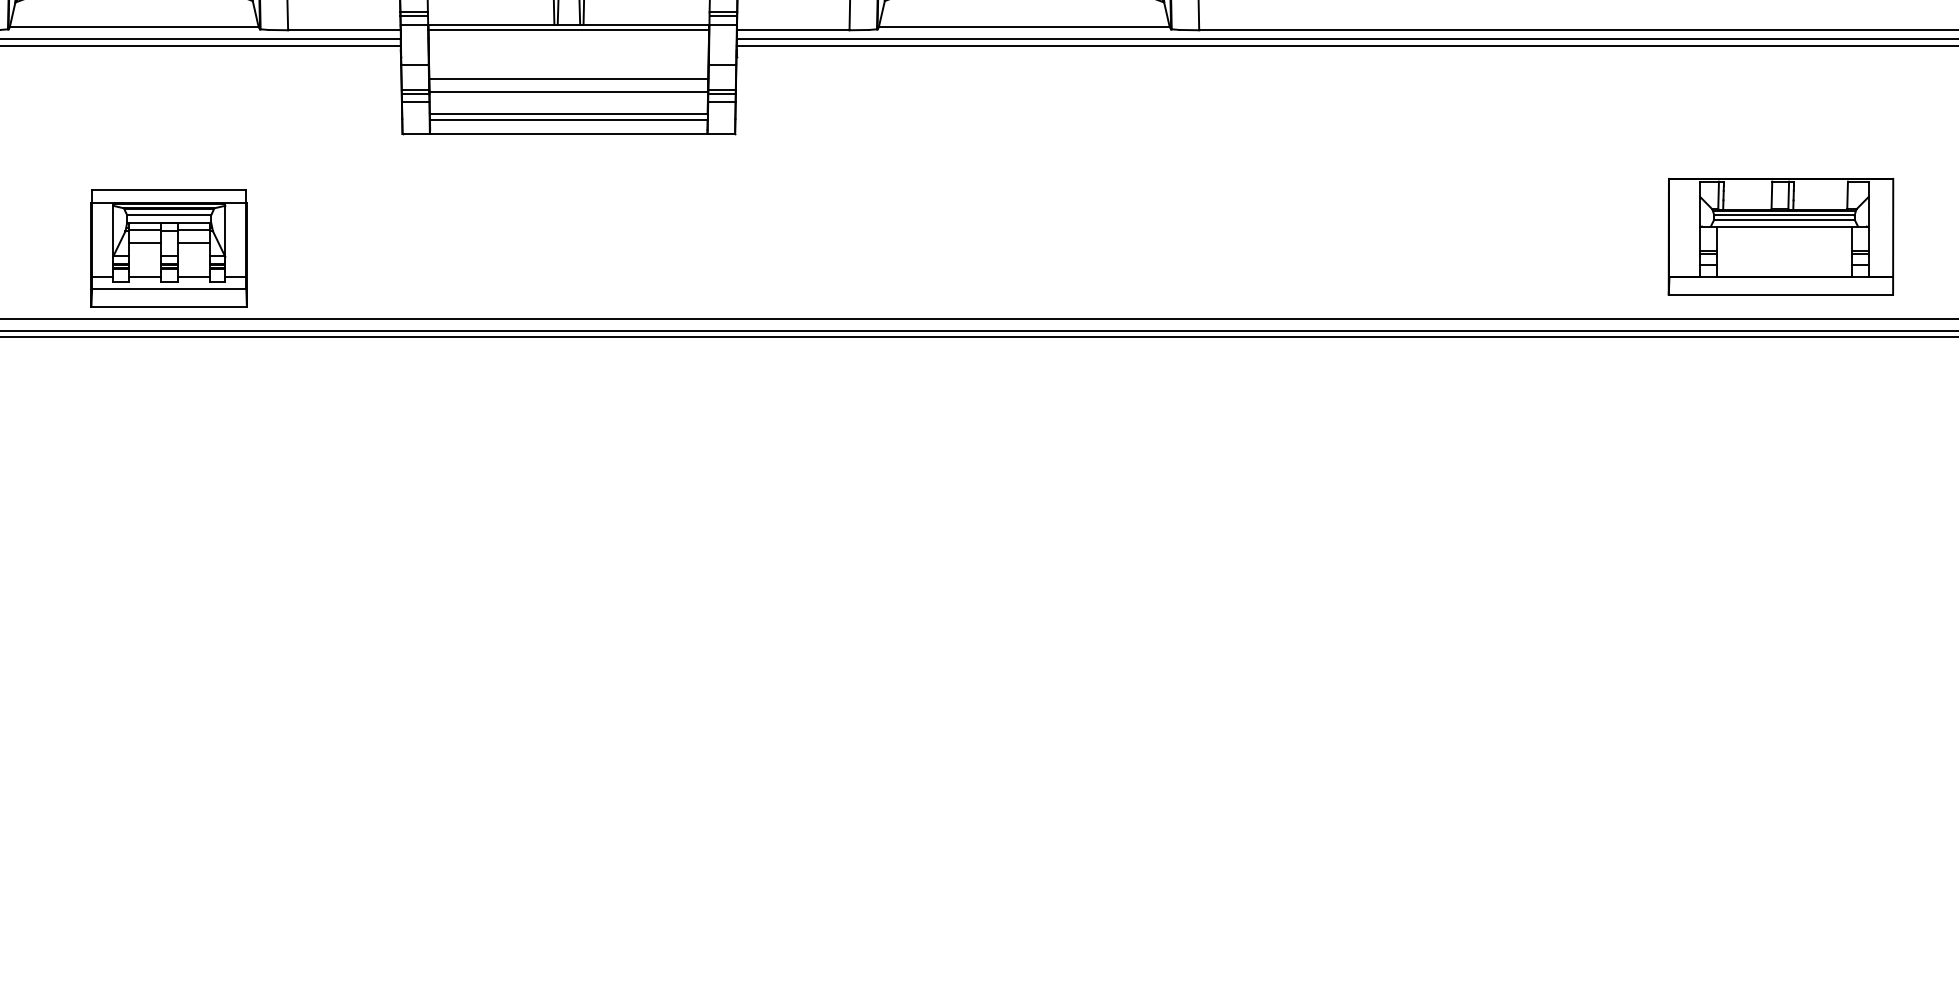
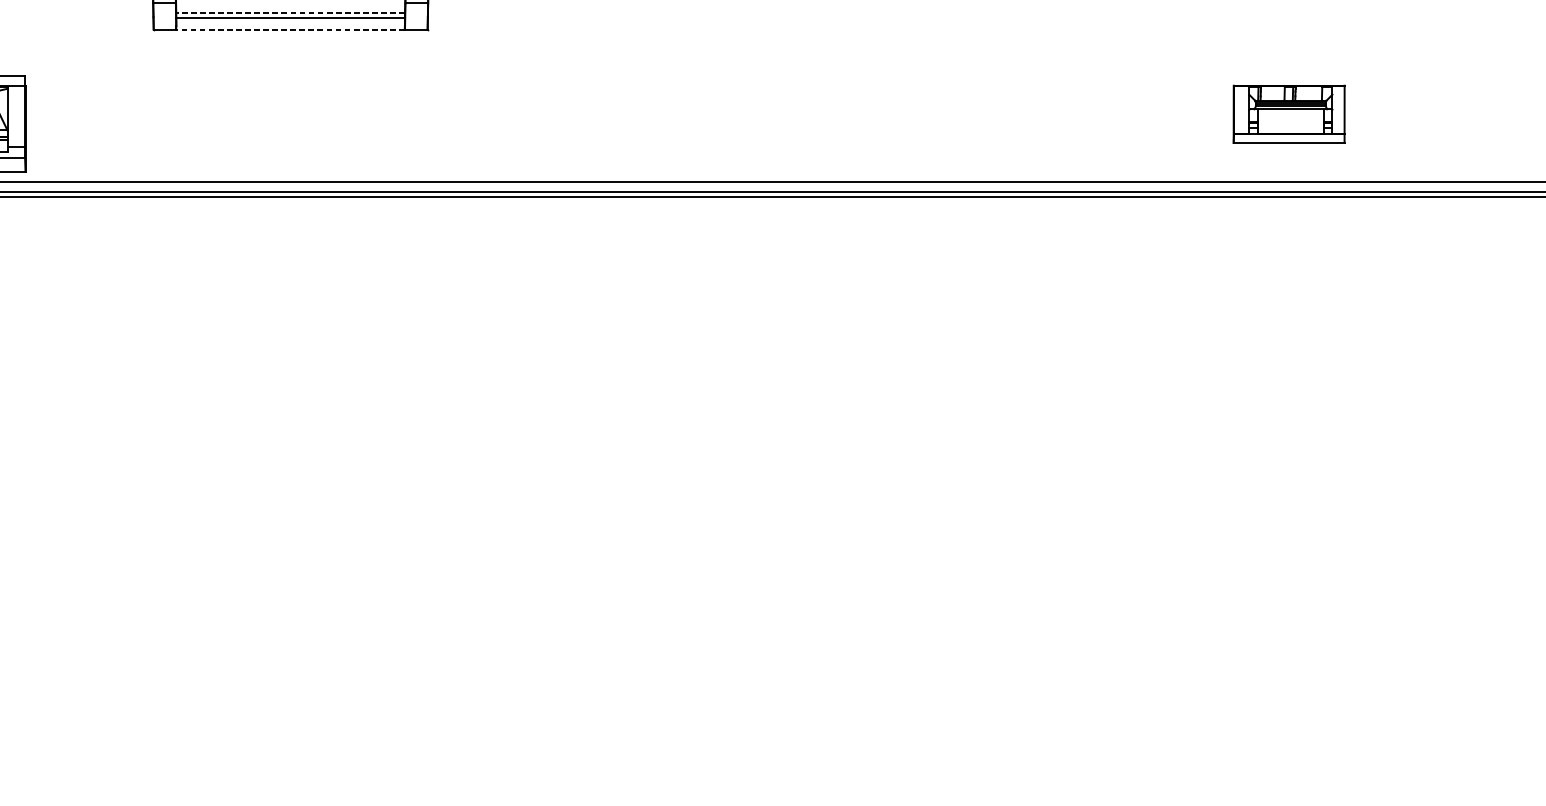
line: (568, 113) -> (290, 12), solid -> dashed
line: (568, 134) -> (290, 30), solid -> dashed
part: (1780, 236) -> (1288, 114), size x0.6

